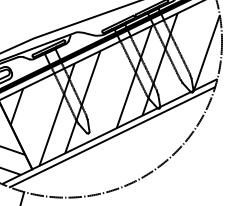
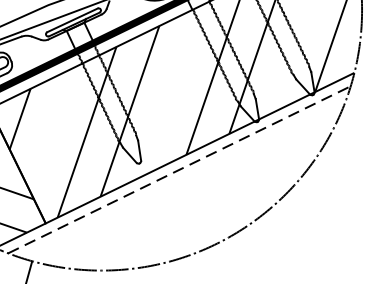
line: (112, 137) -> (179, 170), solid -> dashed

